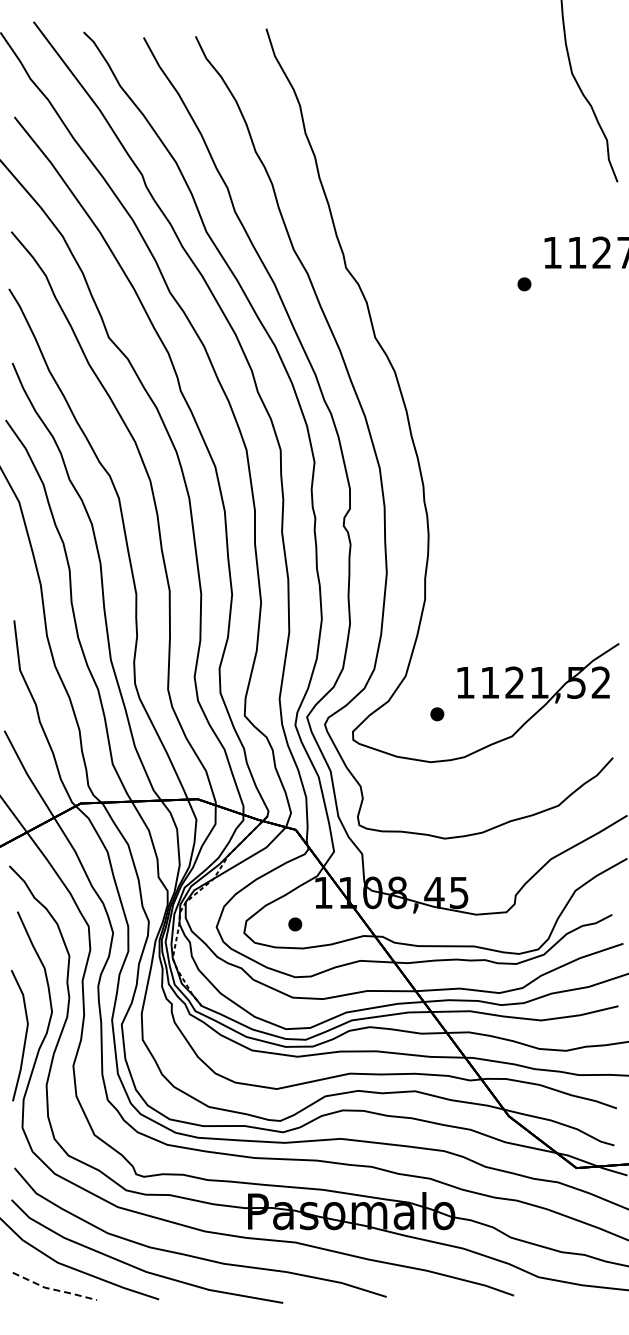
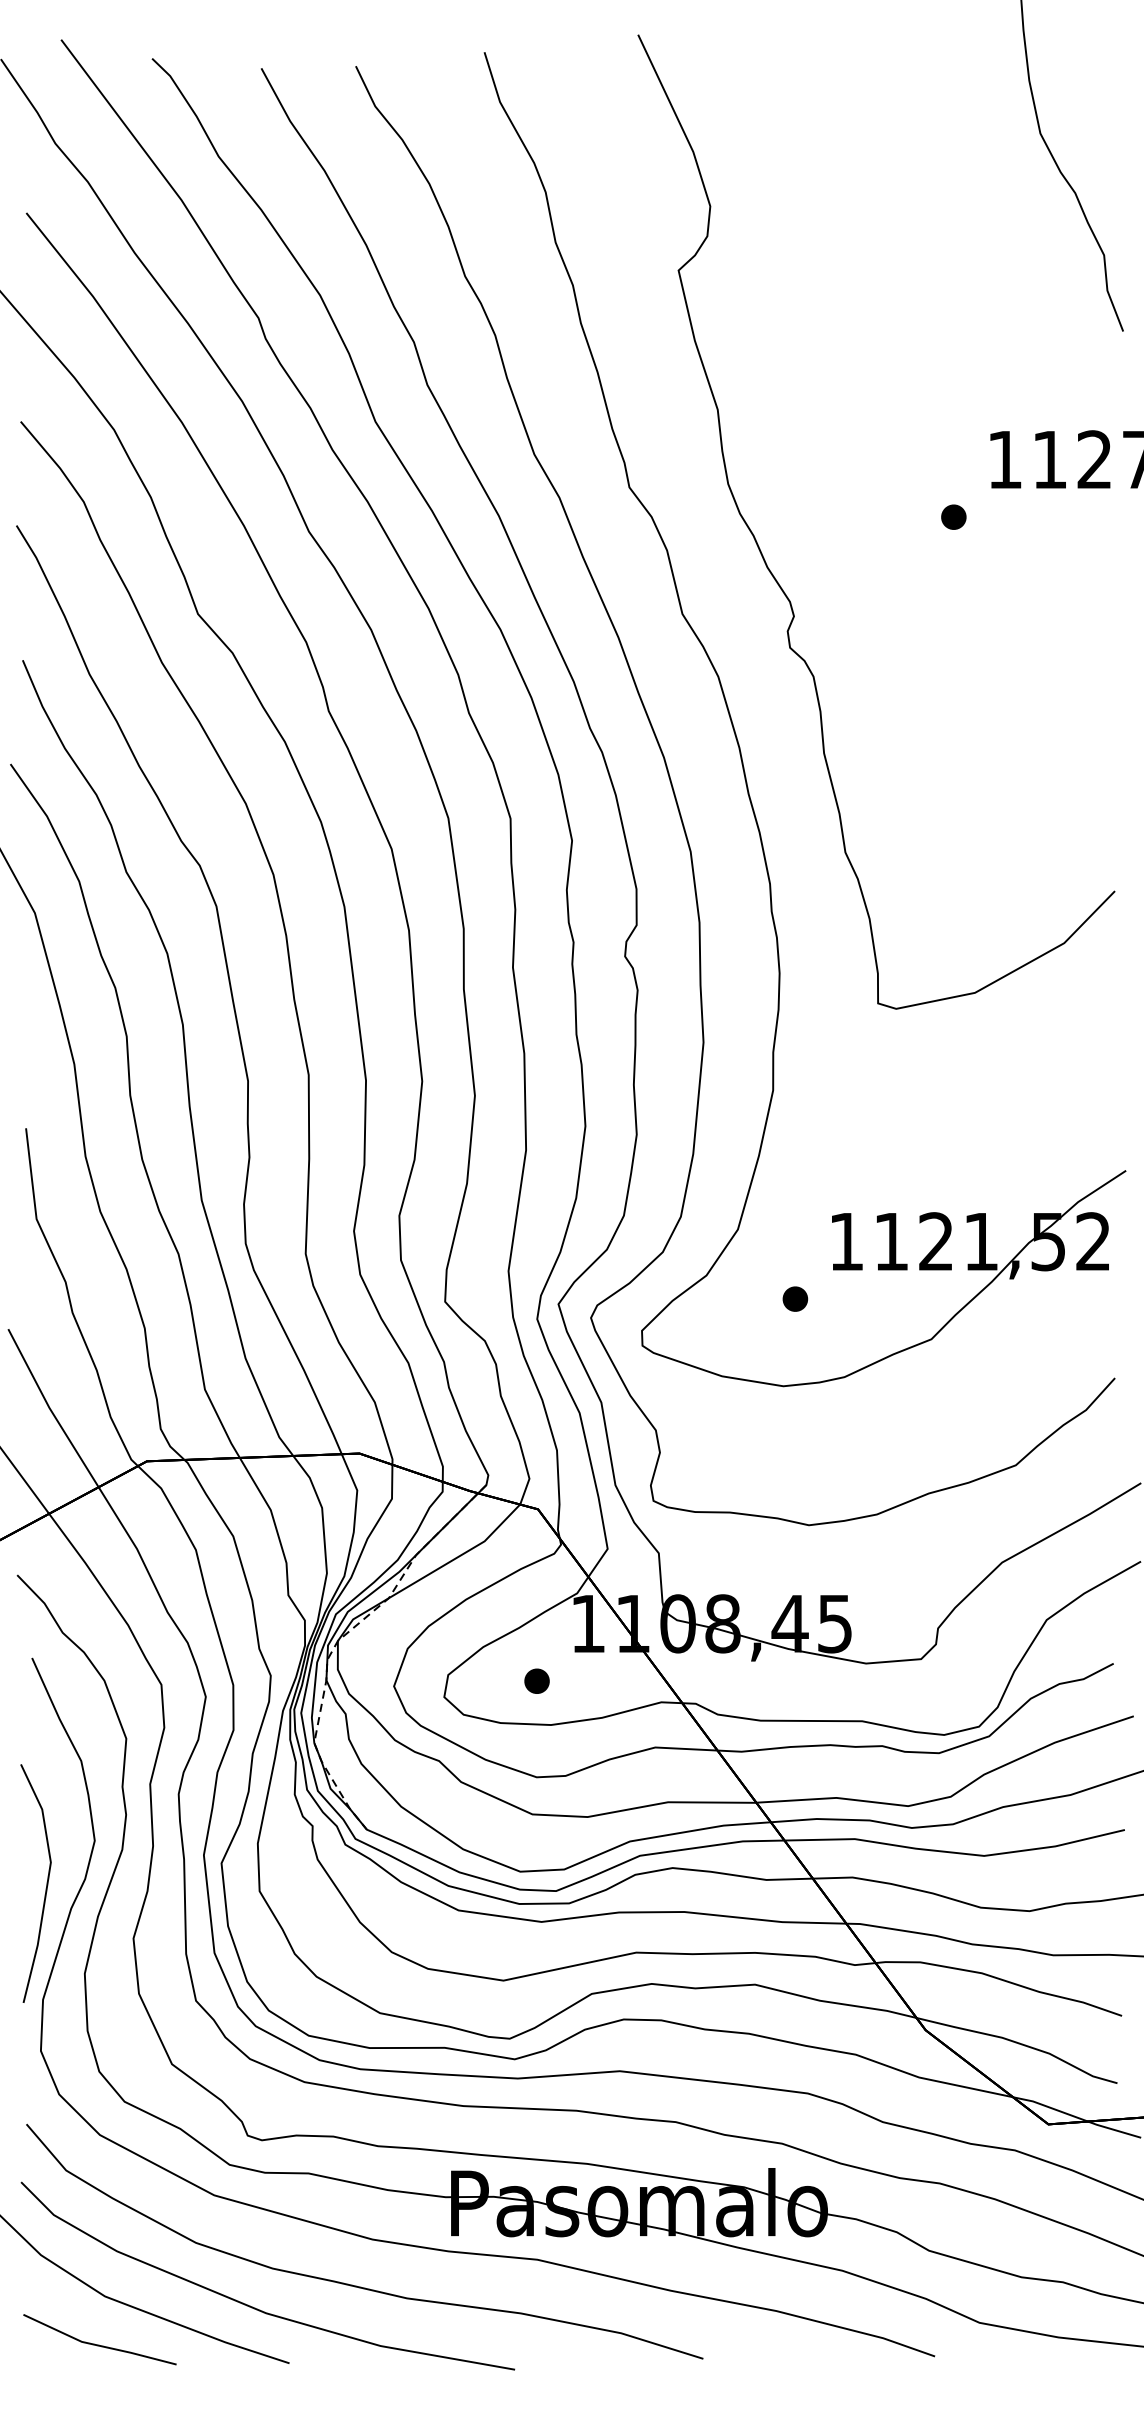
curve: (426, 316) -> (775, 575), added
line: (53, 1289) -> (97, 2345), dashed -> solid

